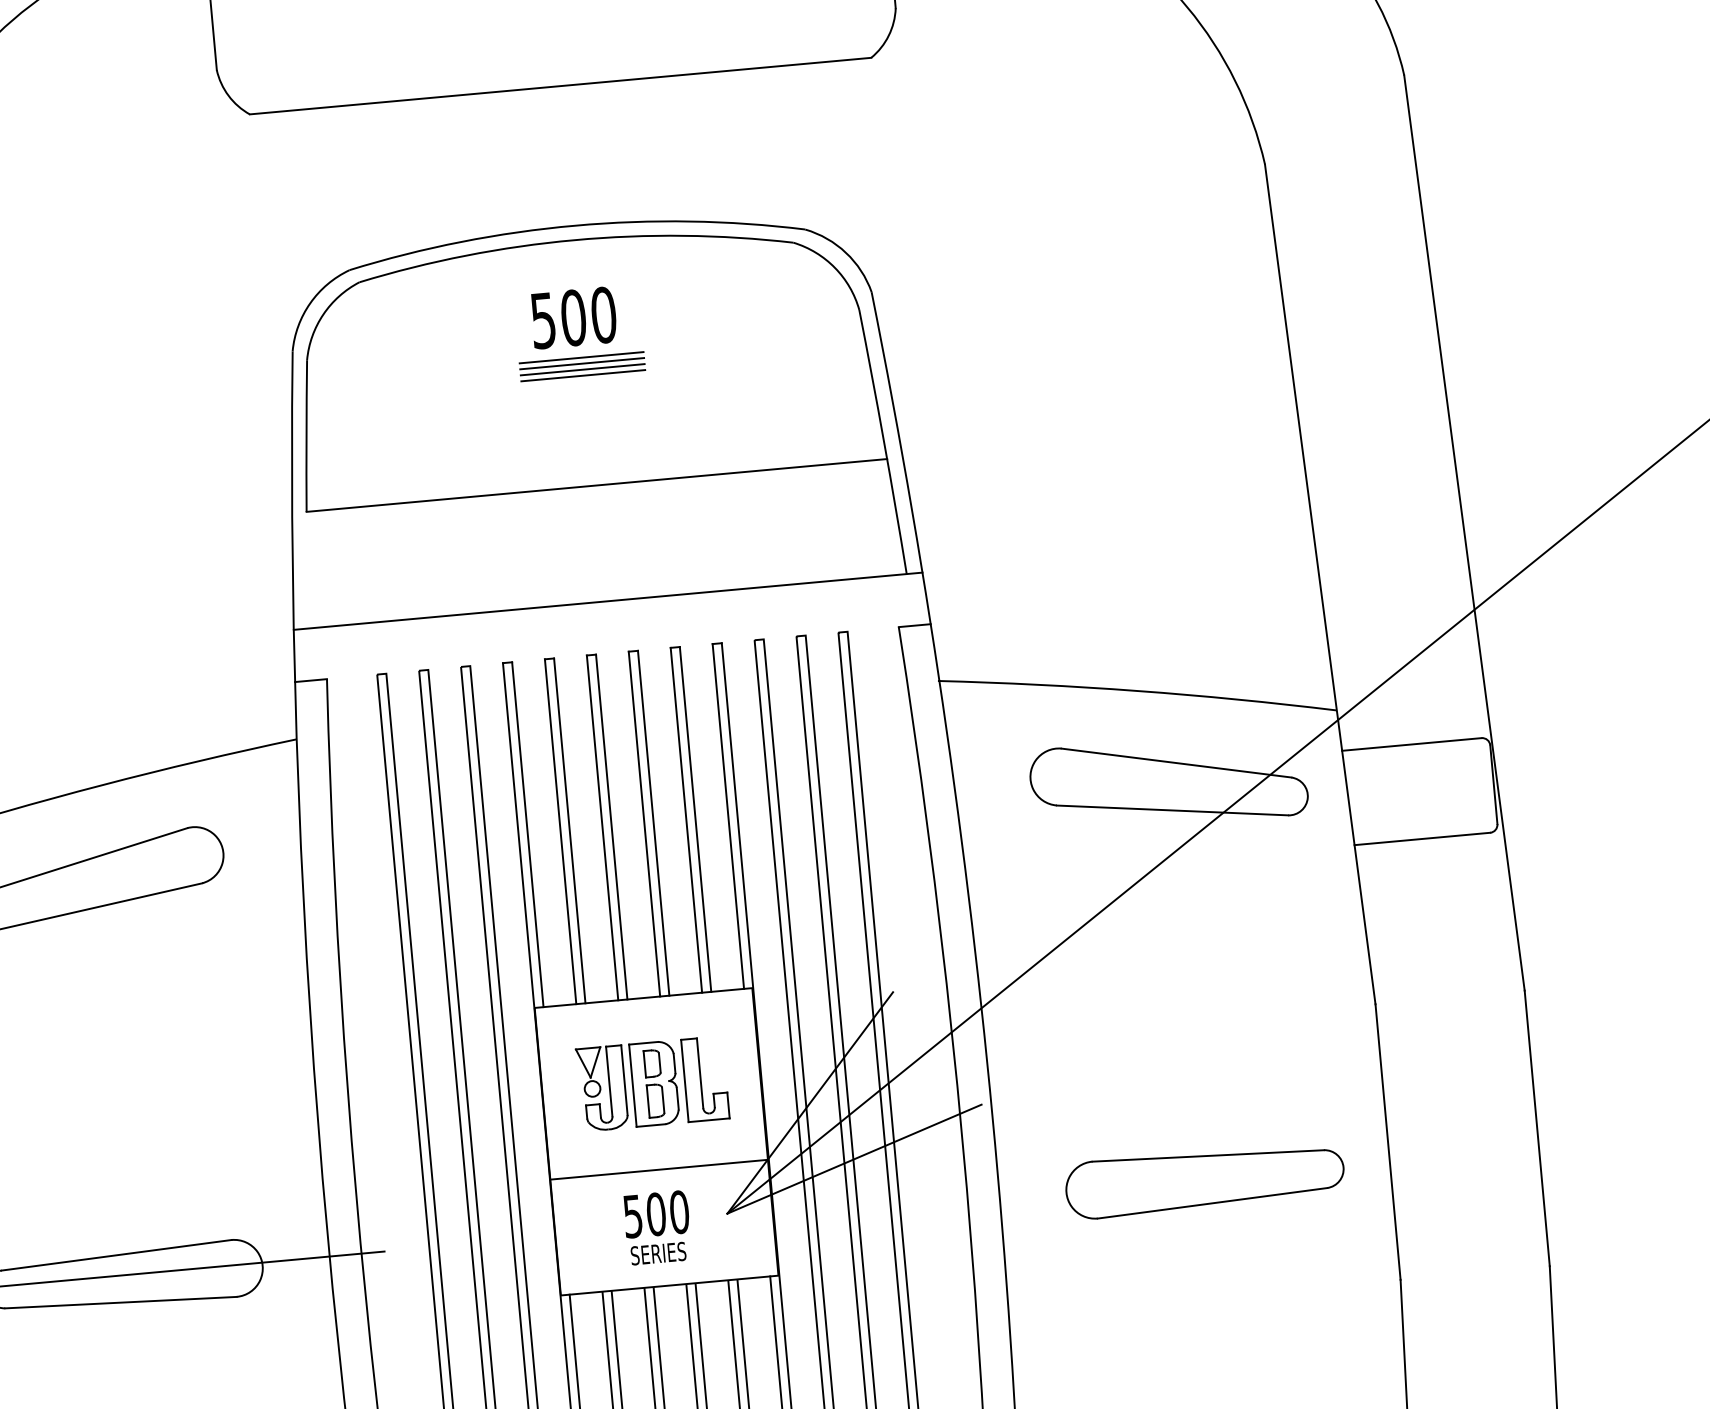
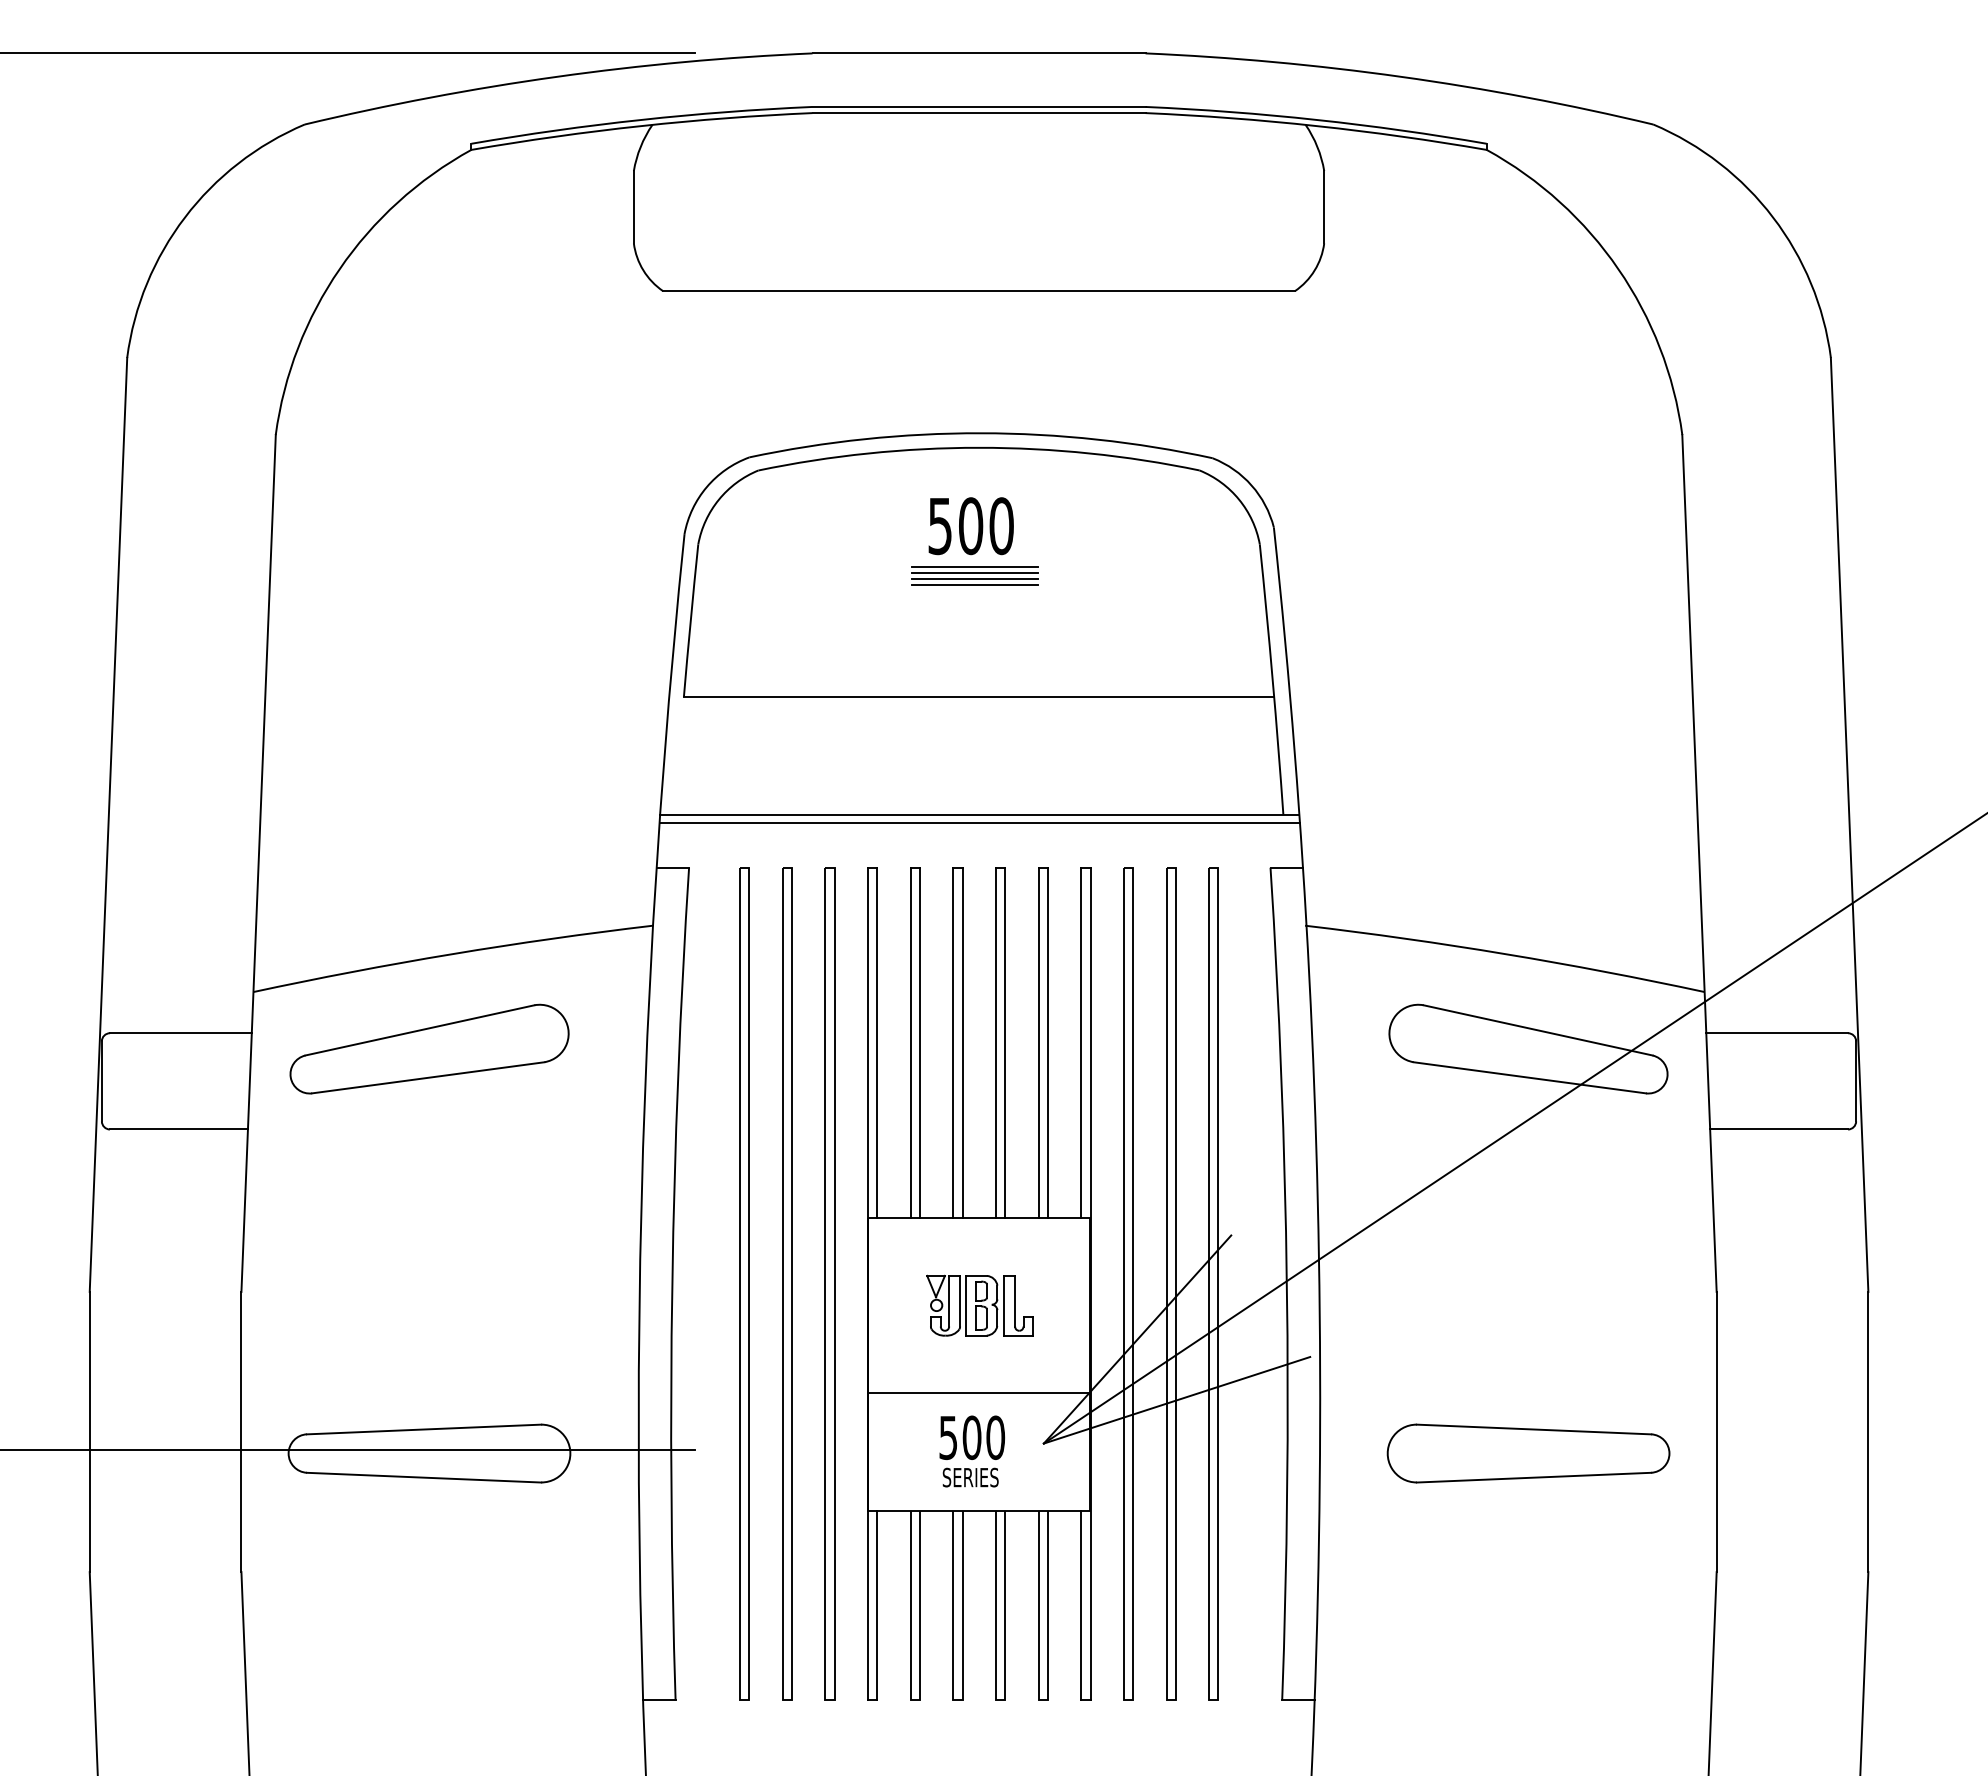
line: (608, 609) -> (979, 823), added
part: (651, 1083) -> (979, 1305), size x0.71

